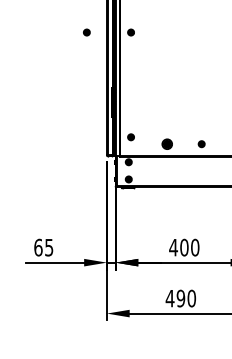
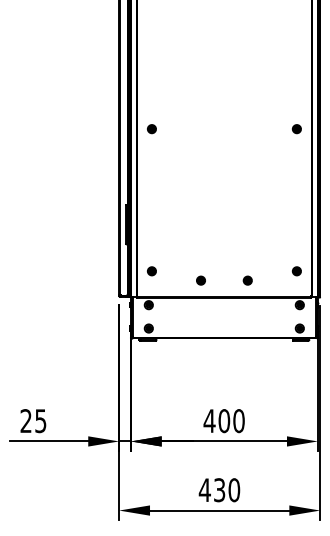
part: (86, 32) -> (91, 129), removed
part: (166, 144) -> (200, 280), size x0.62
text: (38, 247) -> (26, 421), 65 -> 25
text: (180, 298) -> (219, 489), 490 -> 430

